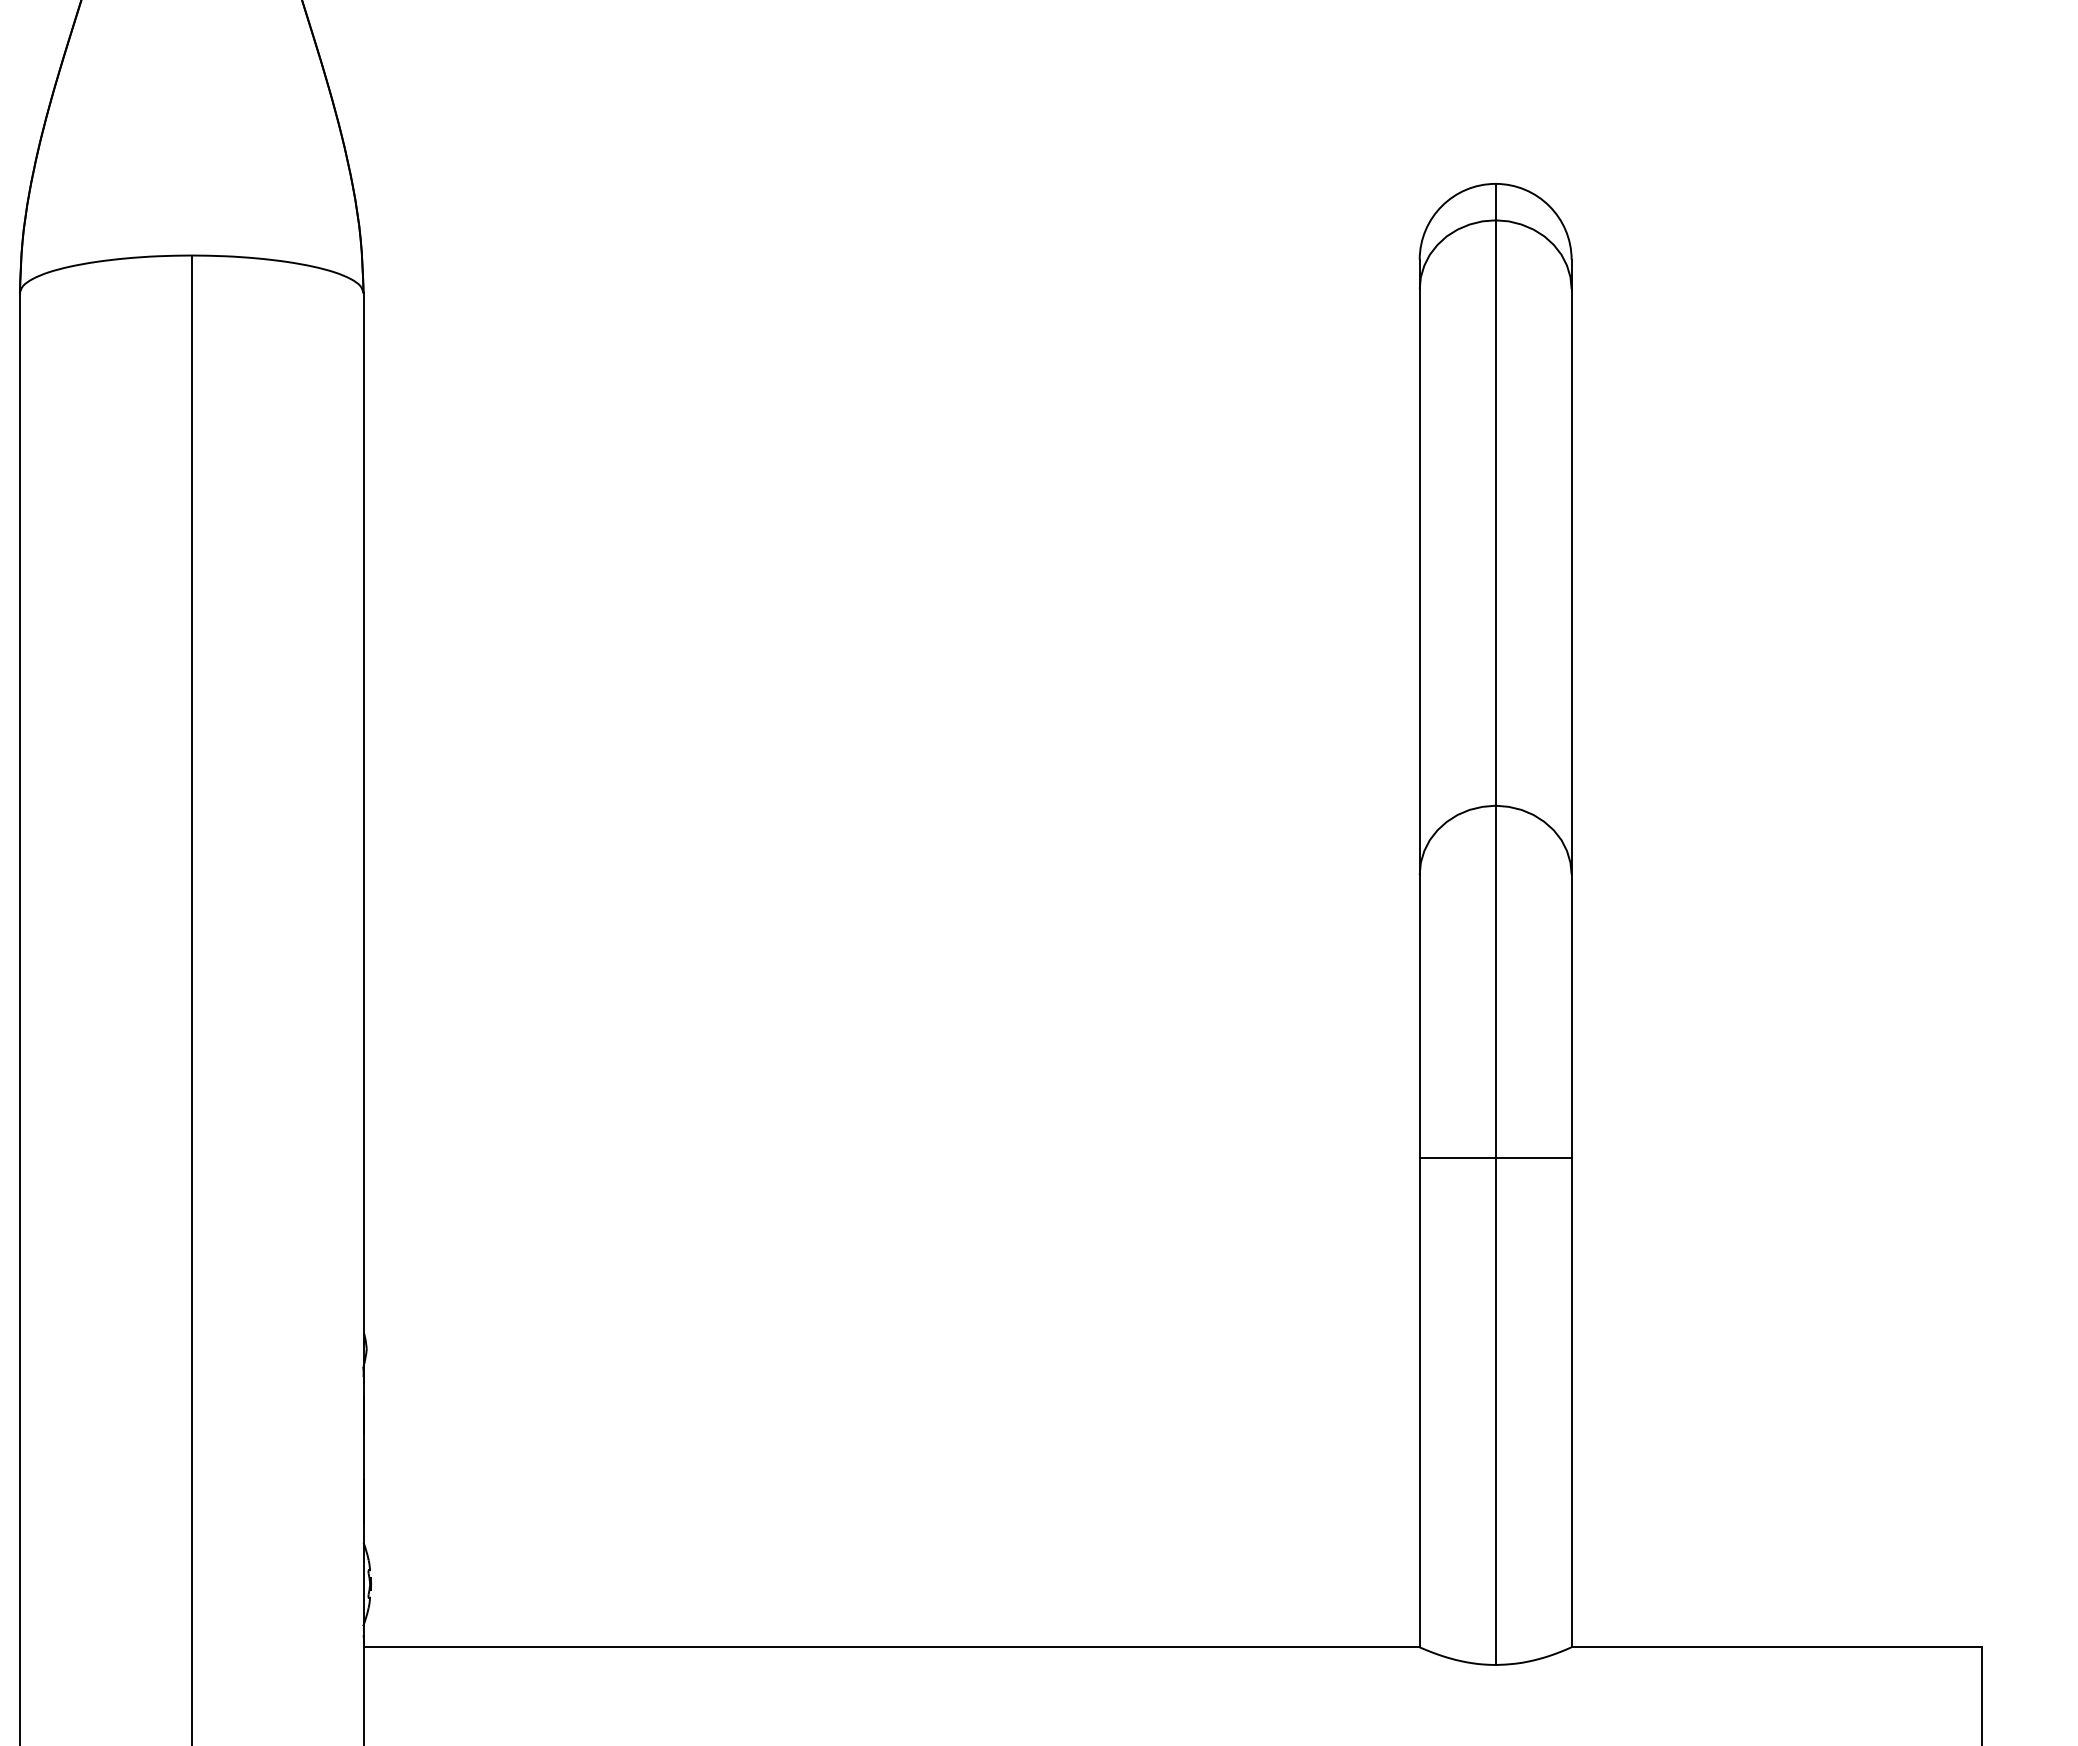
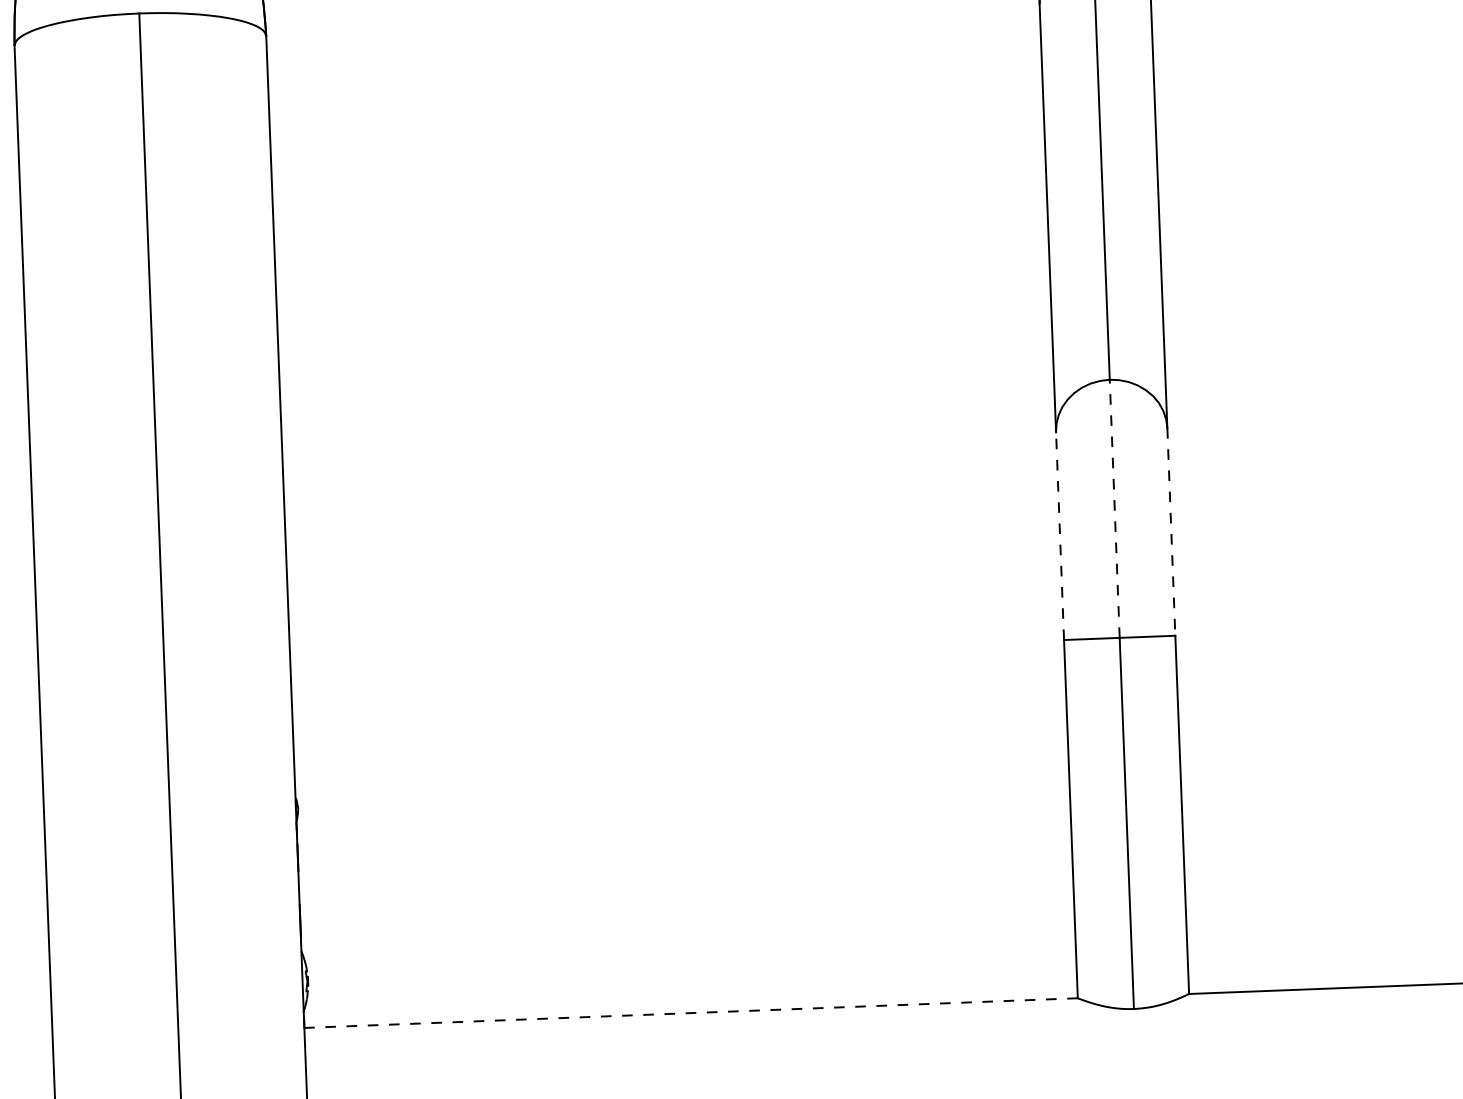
line: (1495, 981) -> (1114, 508), solid -> dashed
line: (1419, 1016) -> (1059, 536), solid -> dashed
line: (1571, 1016) -> (1171, 531), solid -> dashed
line: (891, 1647) -> (690, 1013), solid -> dashed

